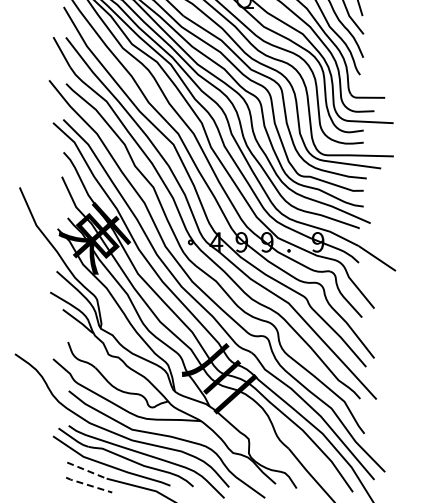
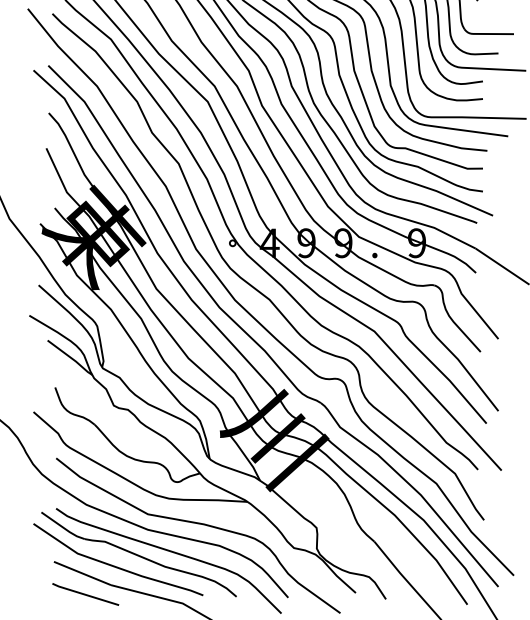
line: (87, 470) -> (83, 573), dashed -> solid
line: (87, 485) -> (83, 595), dashed -> solid

